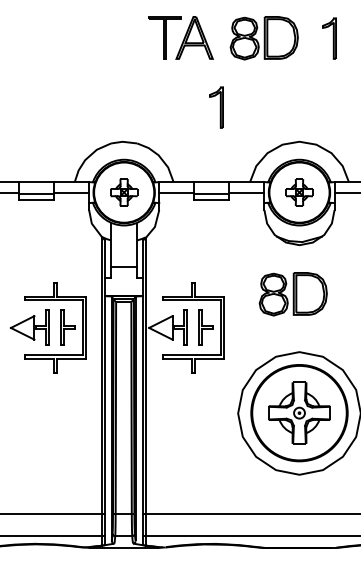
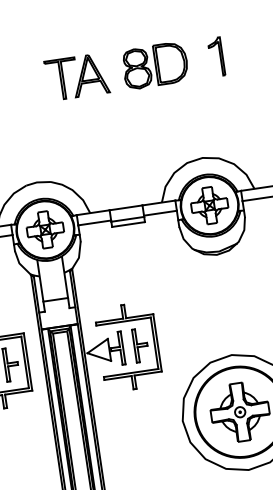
part: (216, 107) -> (120, 137), removed
part: (123, 192) -> (44, 229), size x1.43
part: (299, 192) -> (209, 205), size x1.43
part: (292, 294) -> (217, 302), removed

